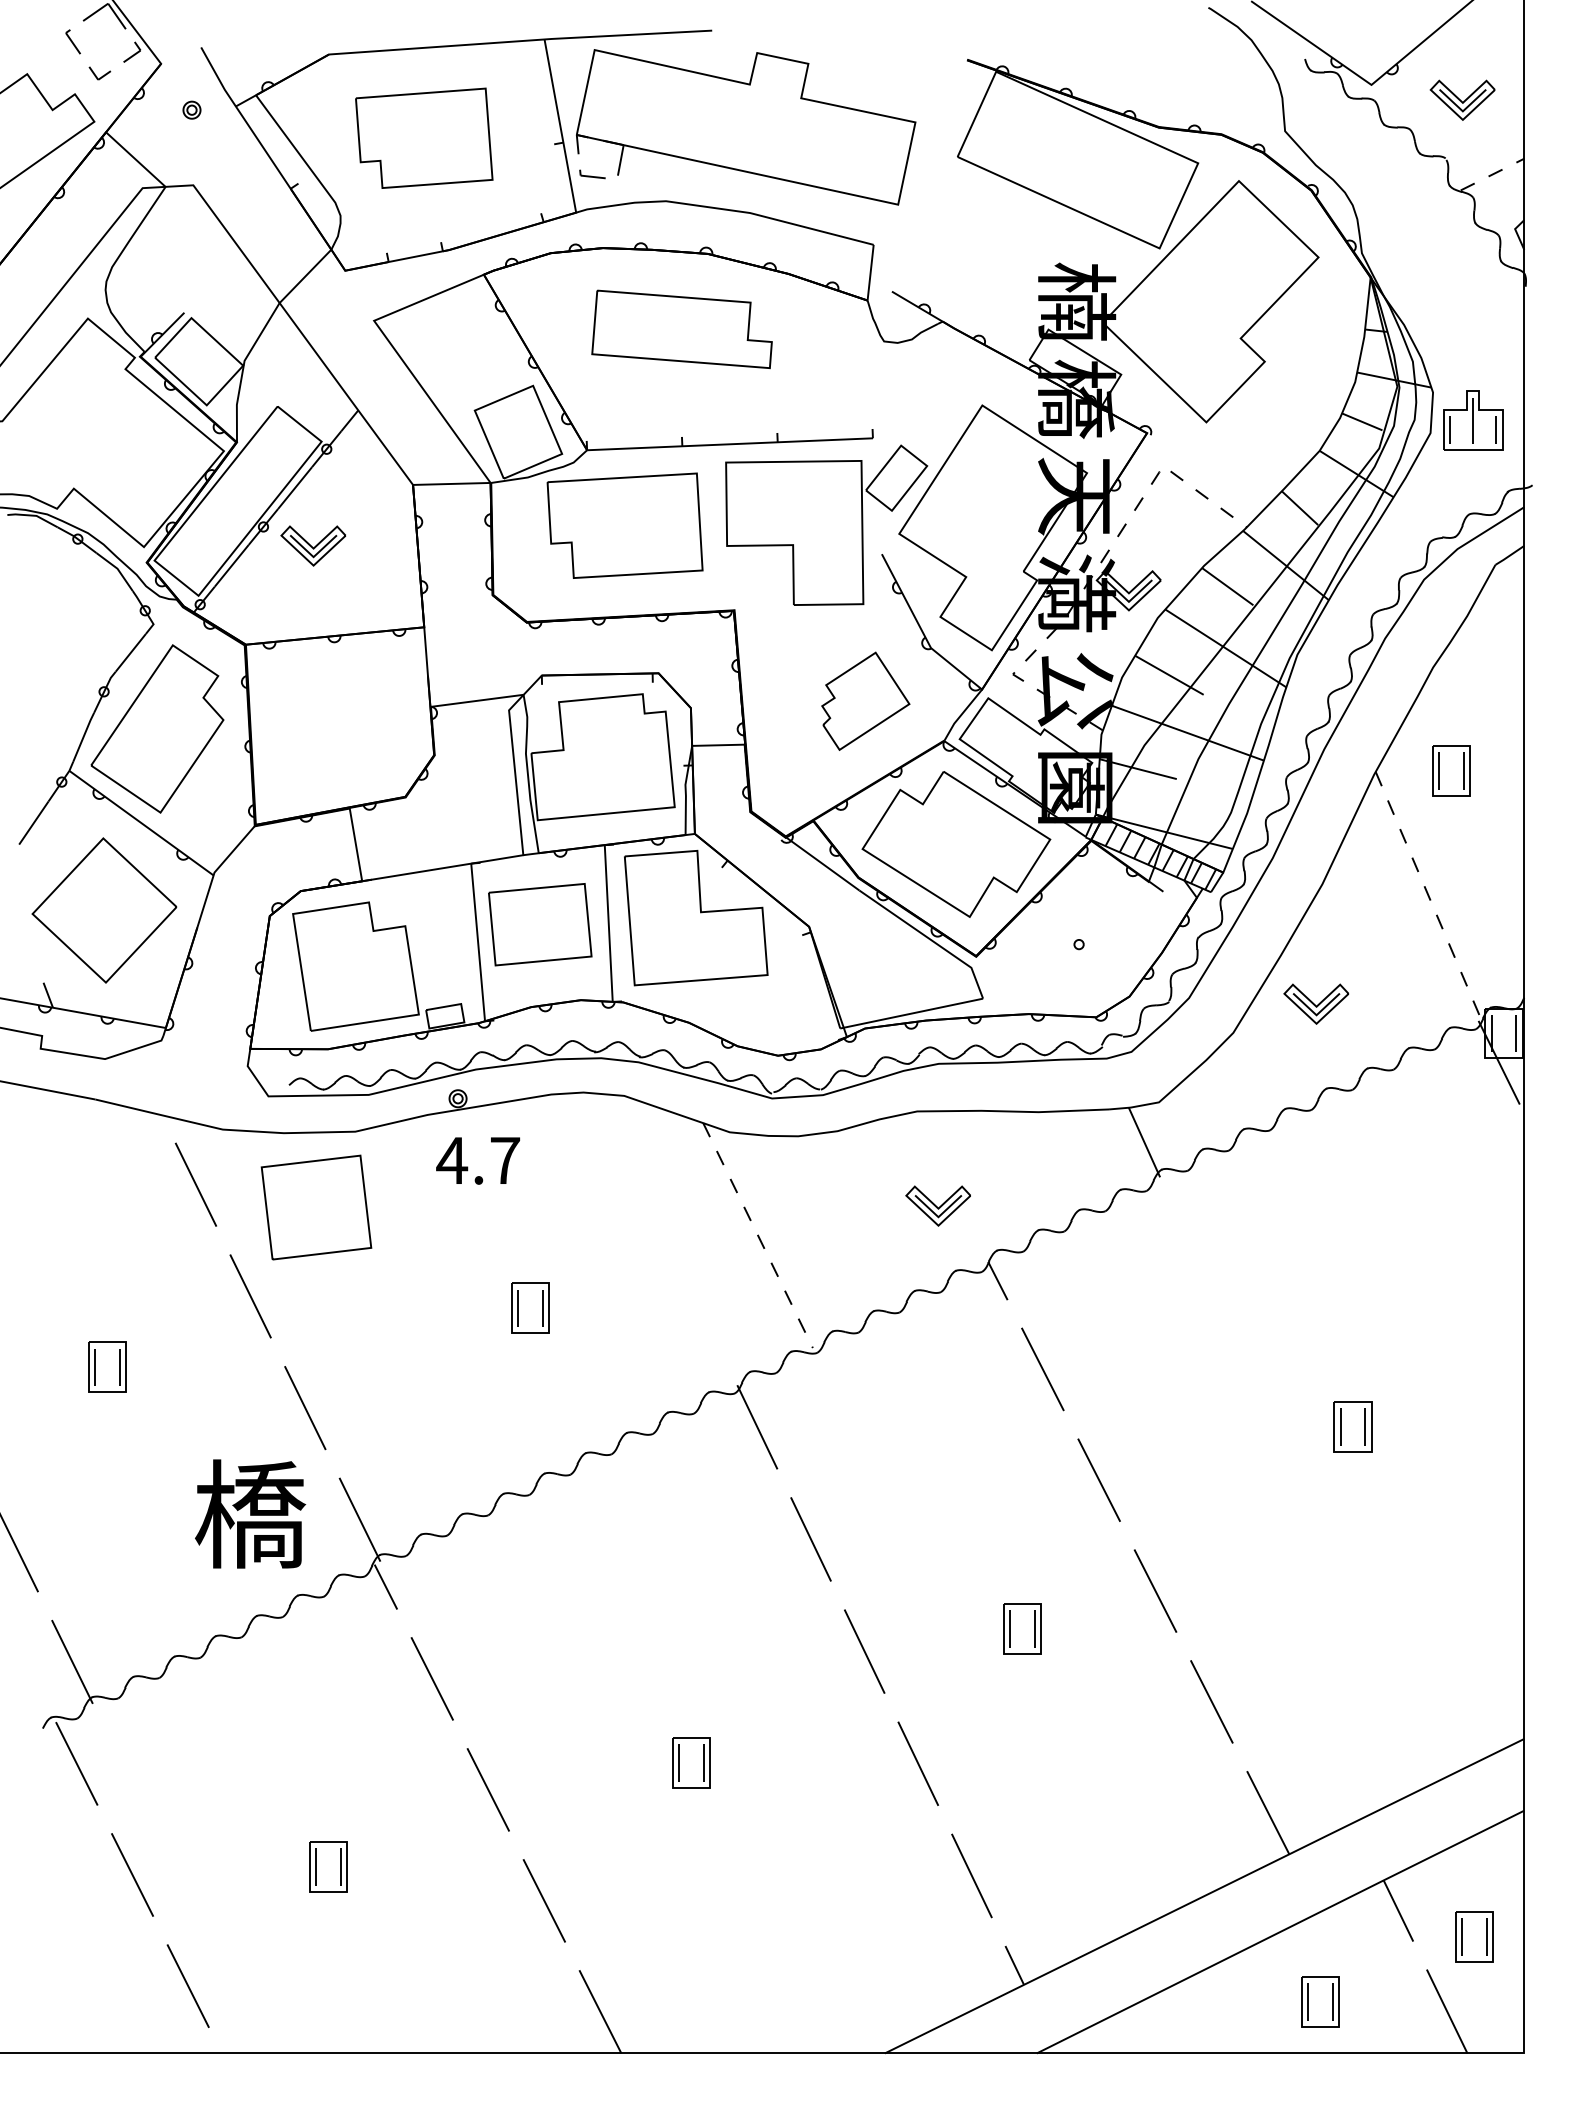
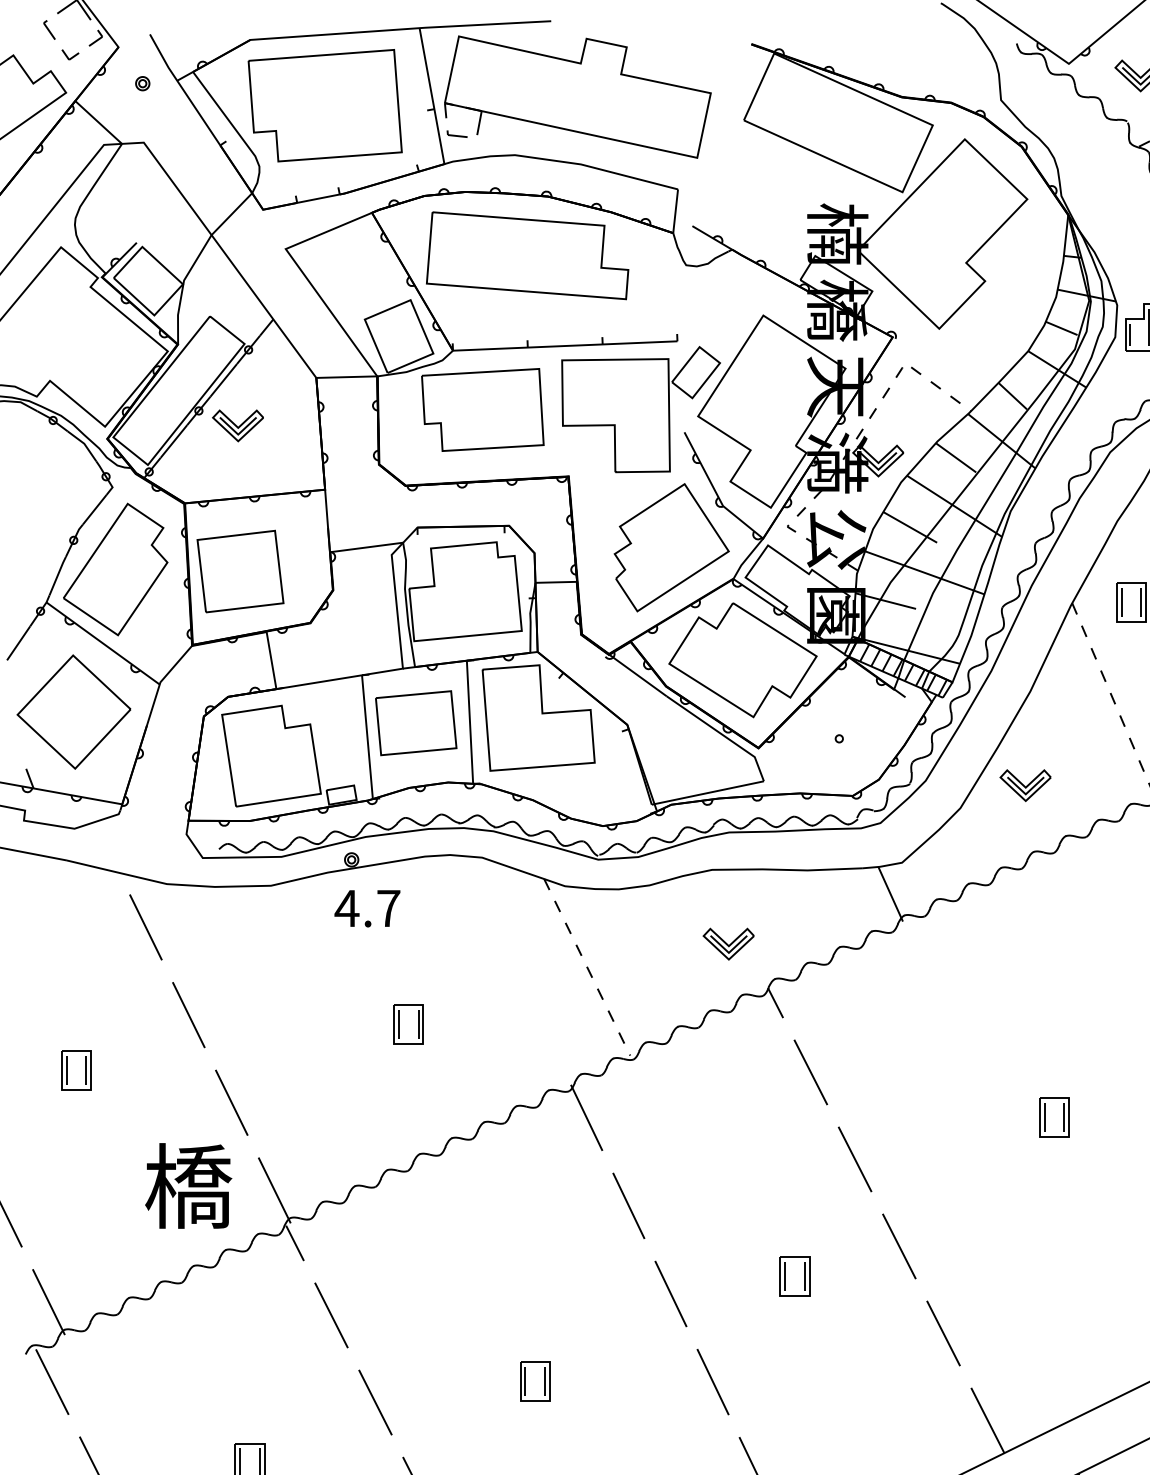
part: (423, 138) -> (324, 105), size x1.43
part: (681, 329) -> (527, 255), size x1.43
part: (865, 701) -> (671, 547), size x1.67
part: (316, 1207) -> (240, 571), moved

